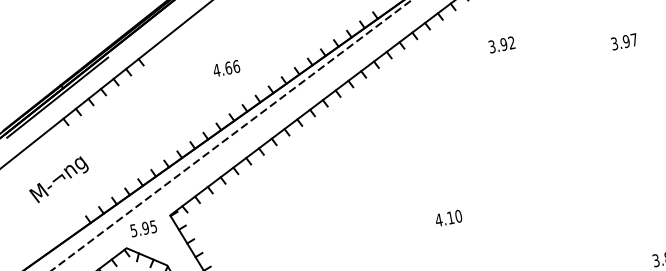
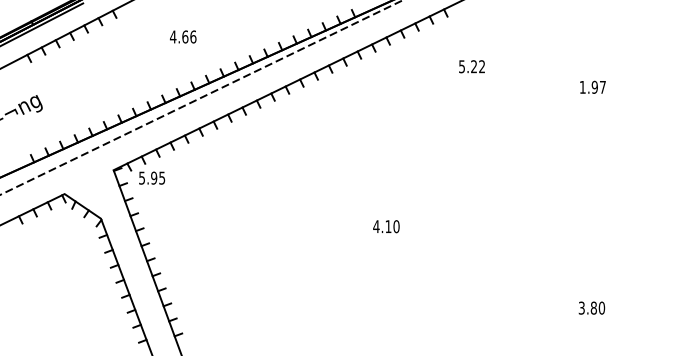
text: (614, 42) -> (582, 86), 3.97 -> 1.97
text: (498, 45) -> (468, 66), 3.92 -> 5.22
text: (226, 68) -> (183, 36), moved
text: (143, 227) -> (152, 177), moved

